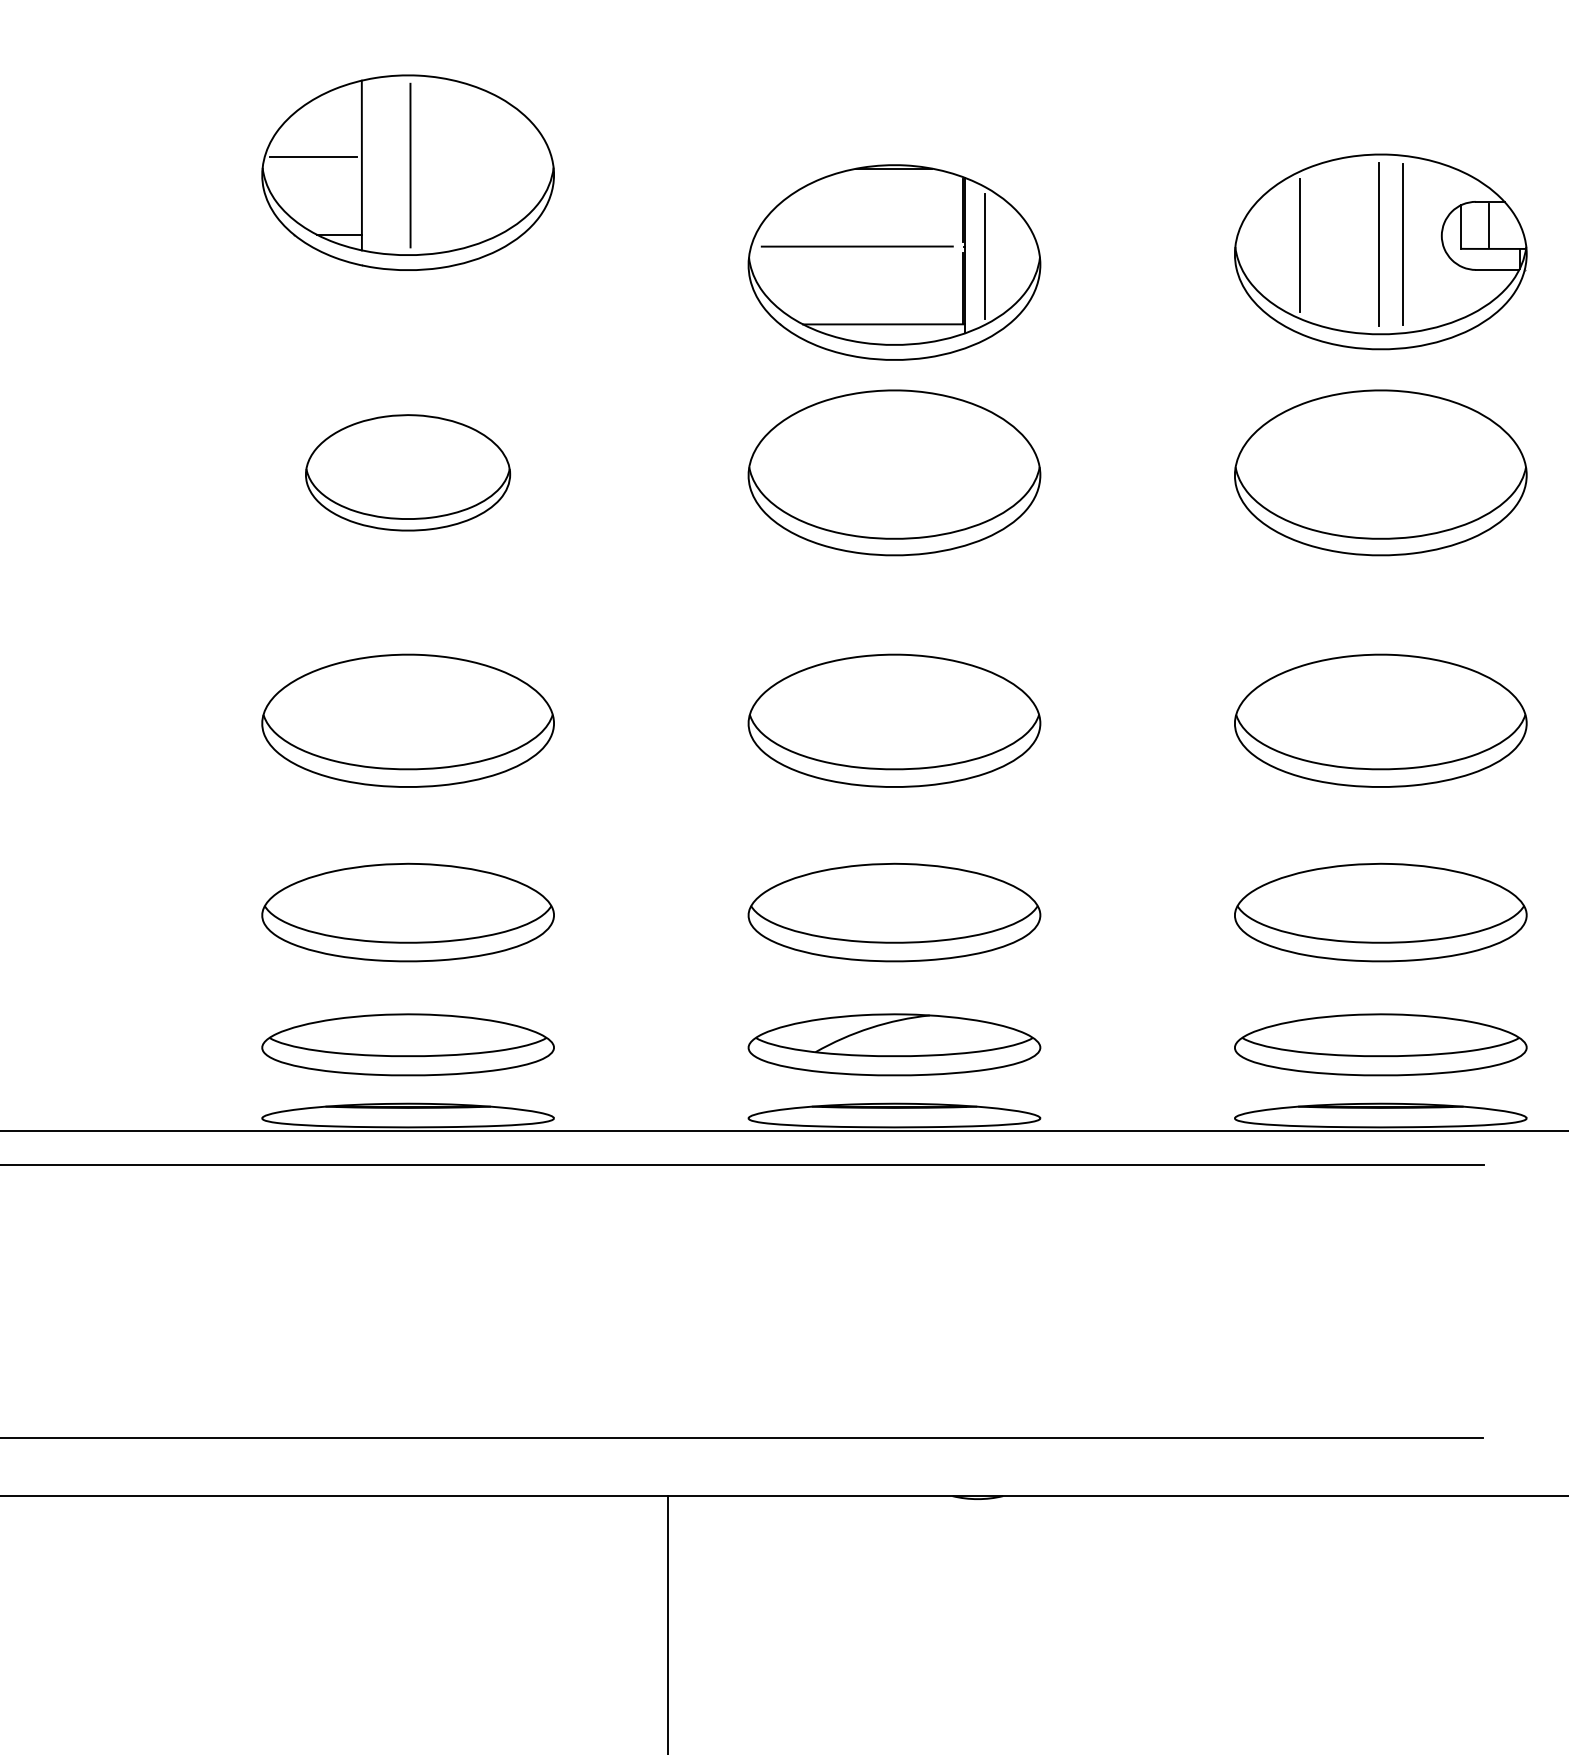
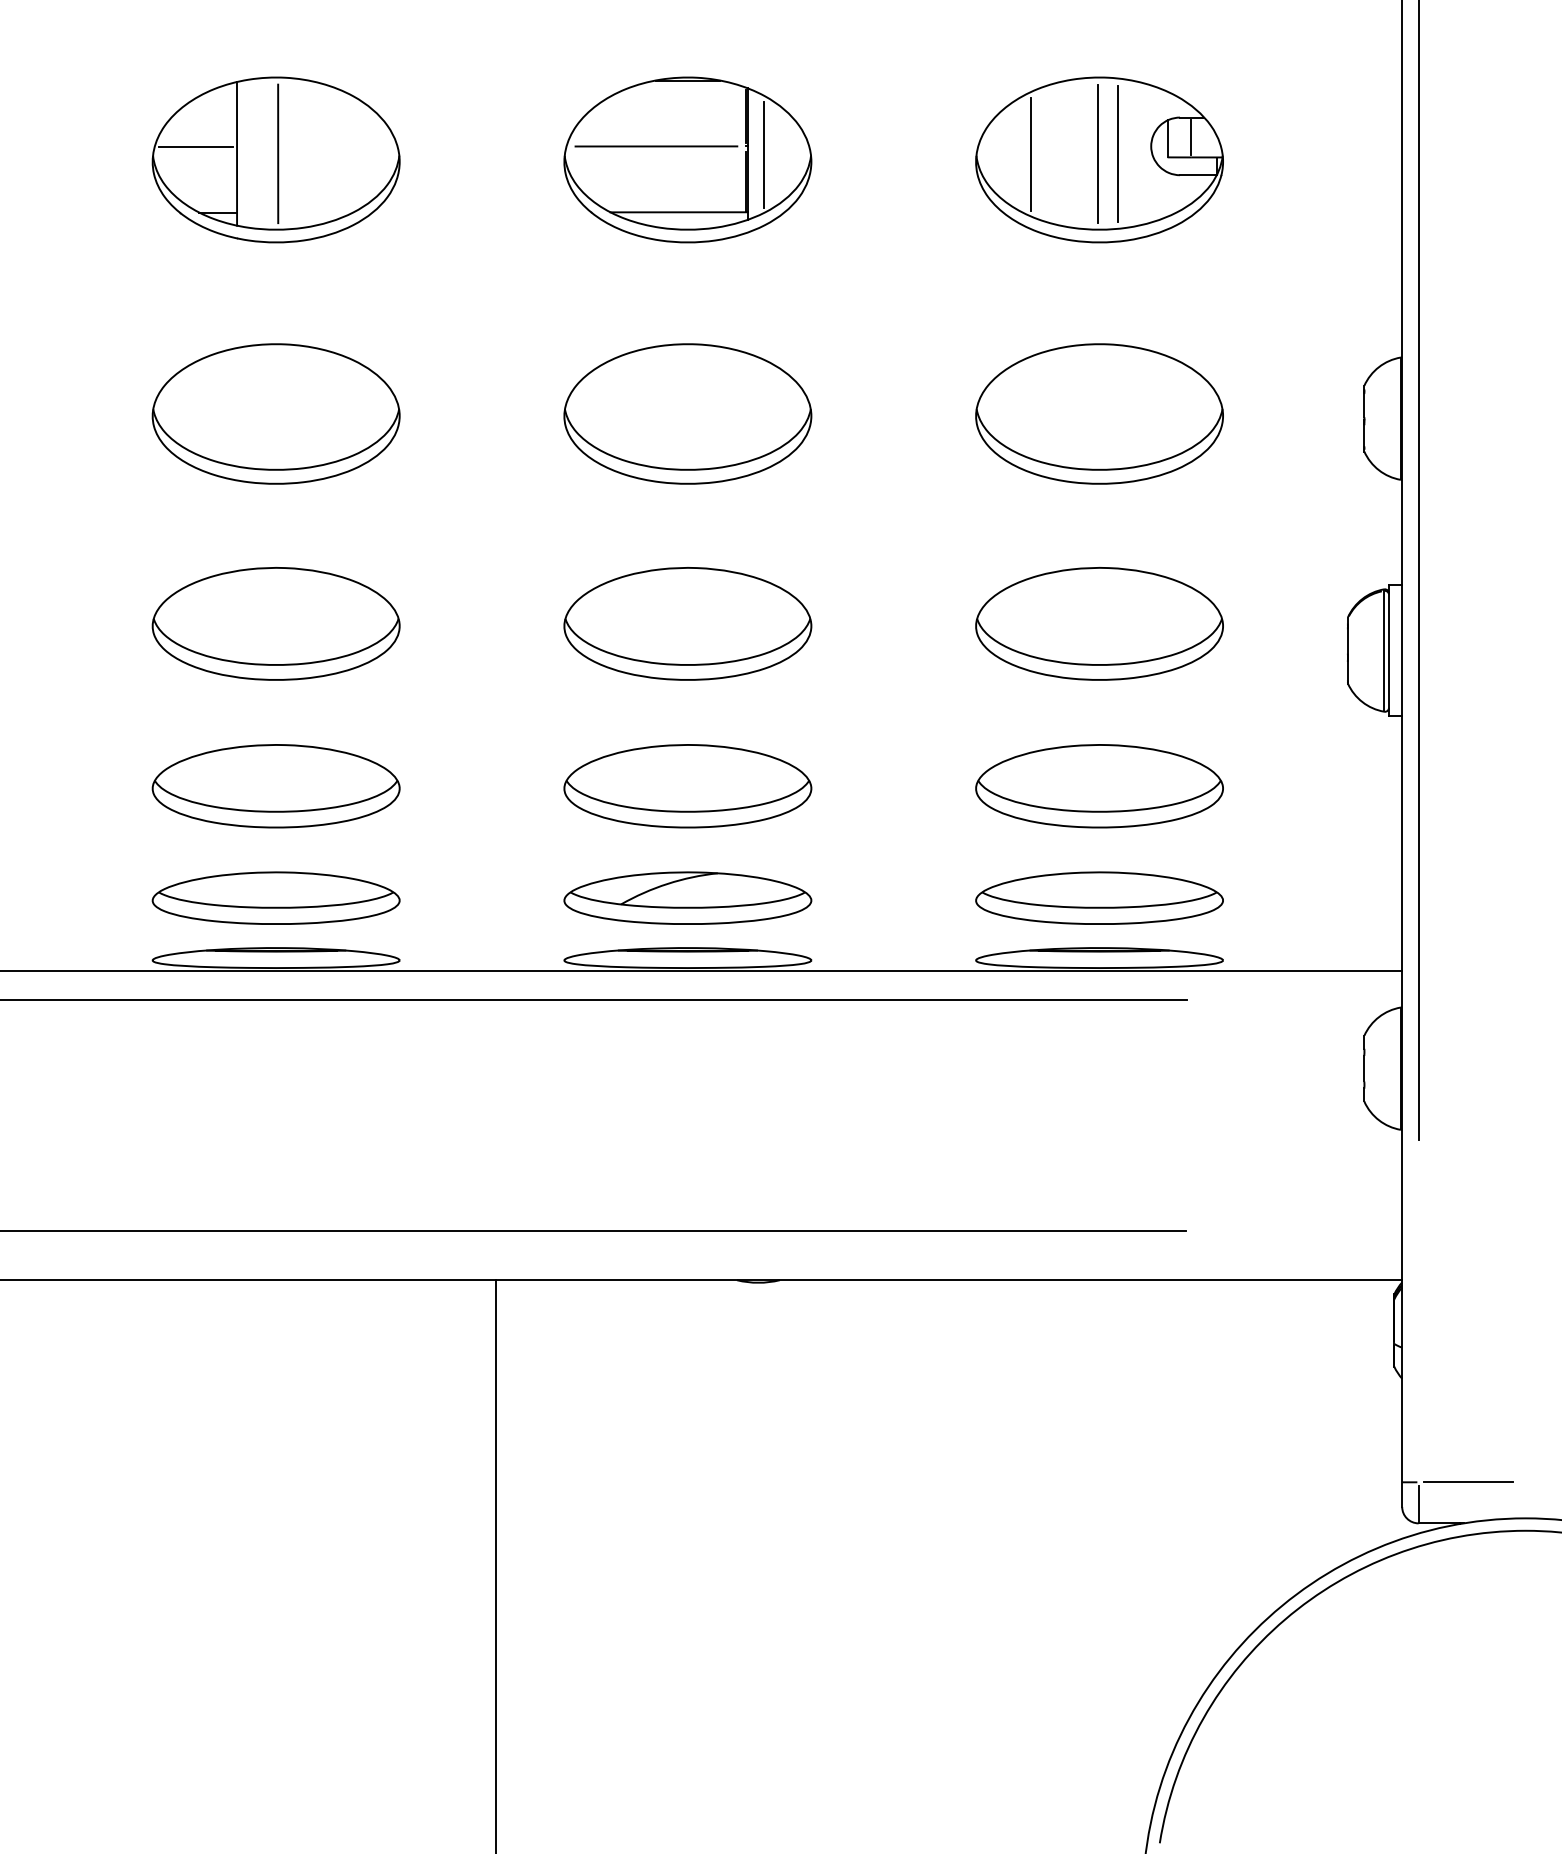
part: (1380, 251) -> (1099, 159), moved
part: (894, 261) -> (687, 159), moved
part: (407, 472) -> (275, 413), size x1.43

